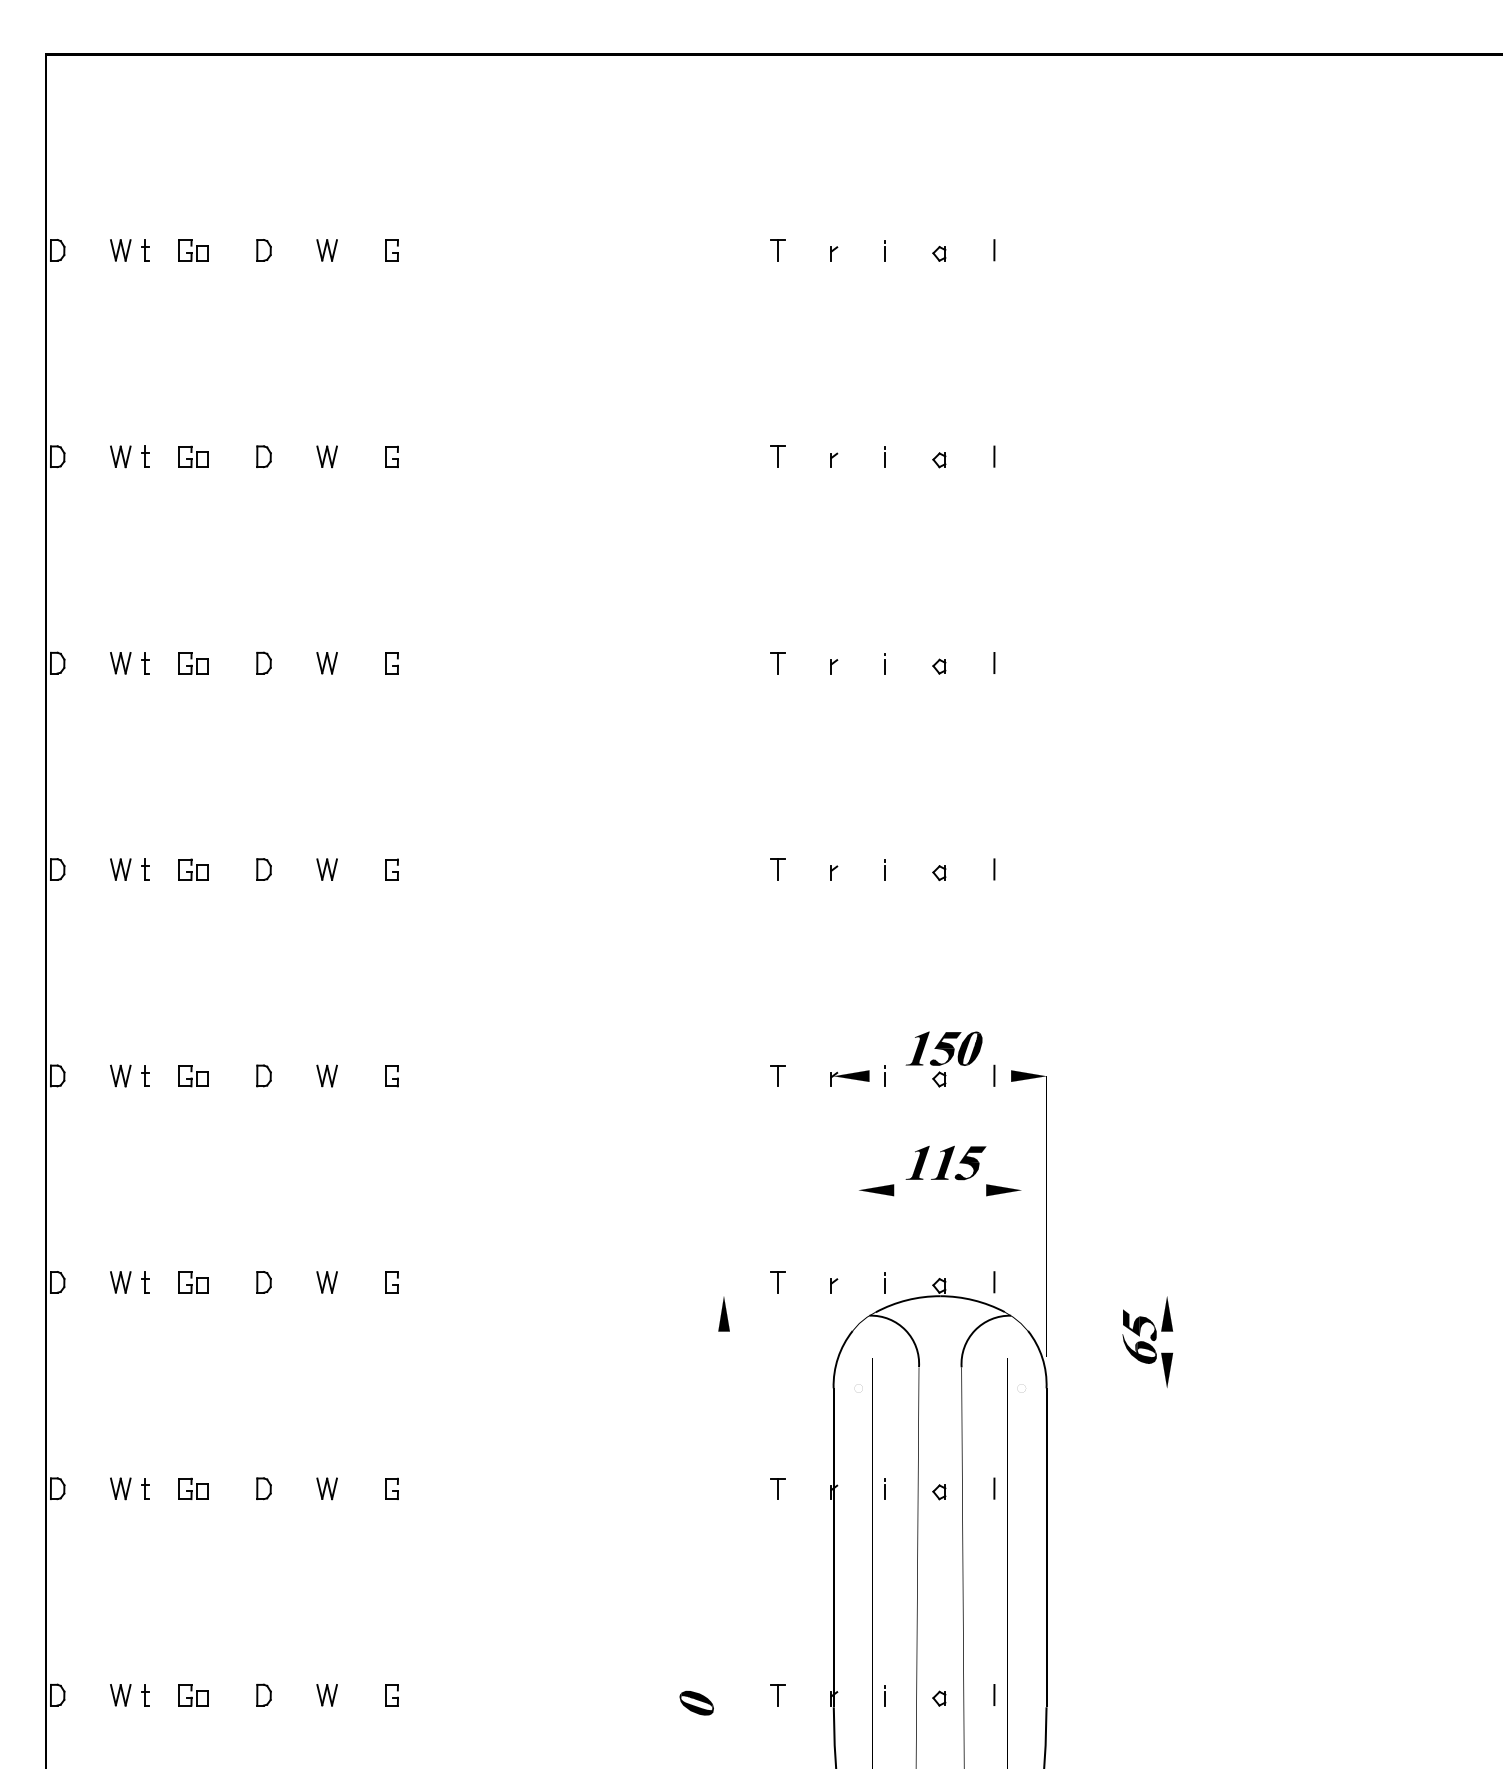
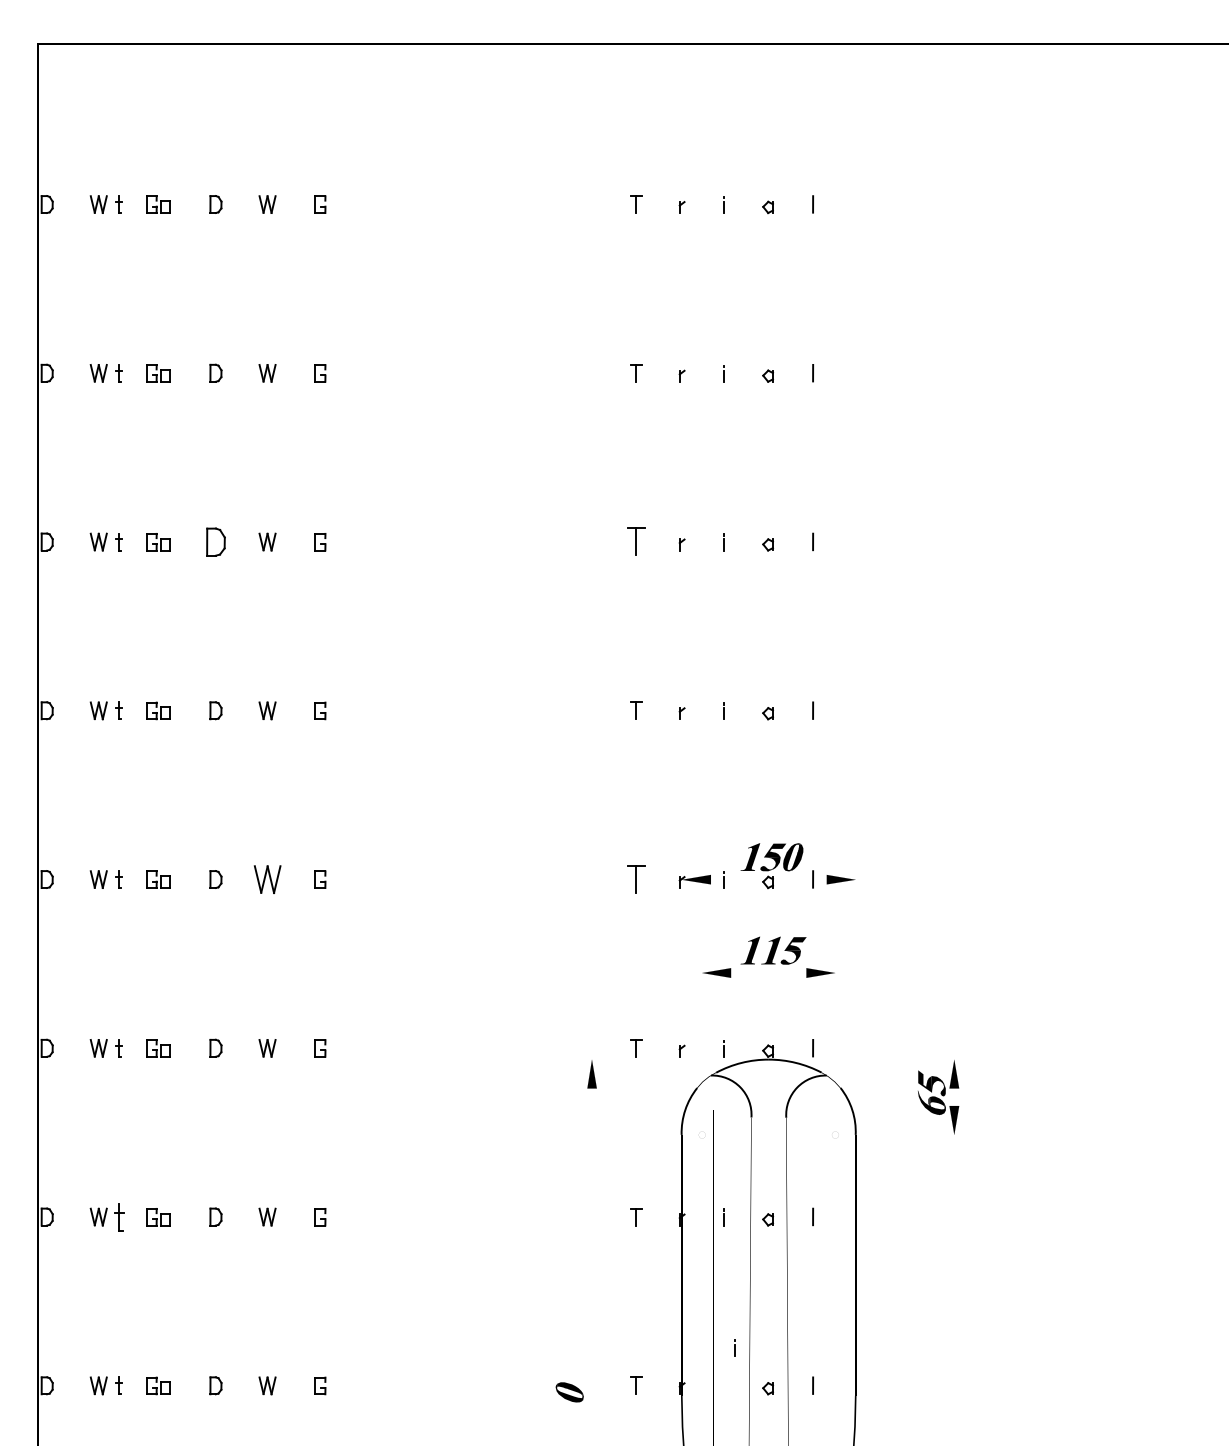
part: (263, 662) -> (215, 541), size x1.6
part: (777, 663) -> (635, 542), size x1.6
part: (326, 1075) -> (267, 879), size x1.6
part: (777, 1075) -> (635, 879), size x1.6
part: (145, 1488) -> (119, 1216), size x1.6
line: (884, 1695) -> (733, 1347), moved

